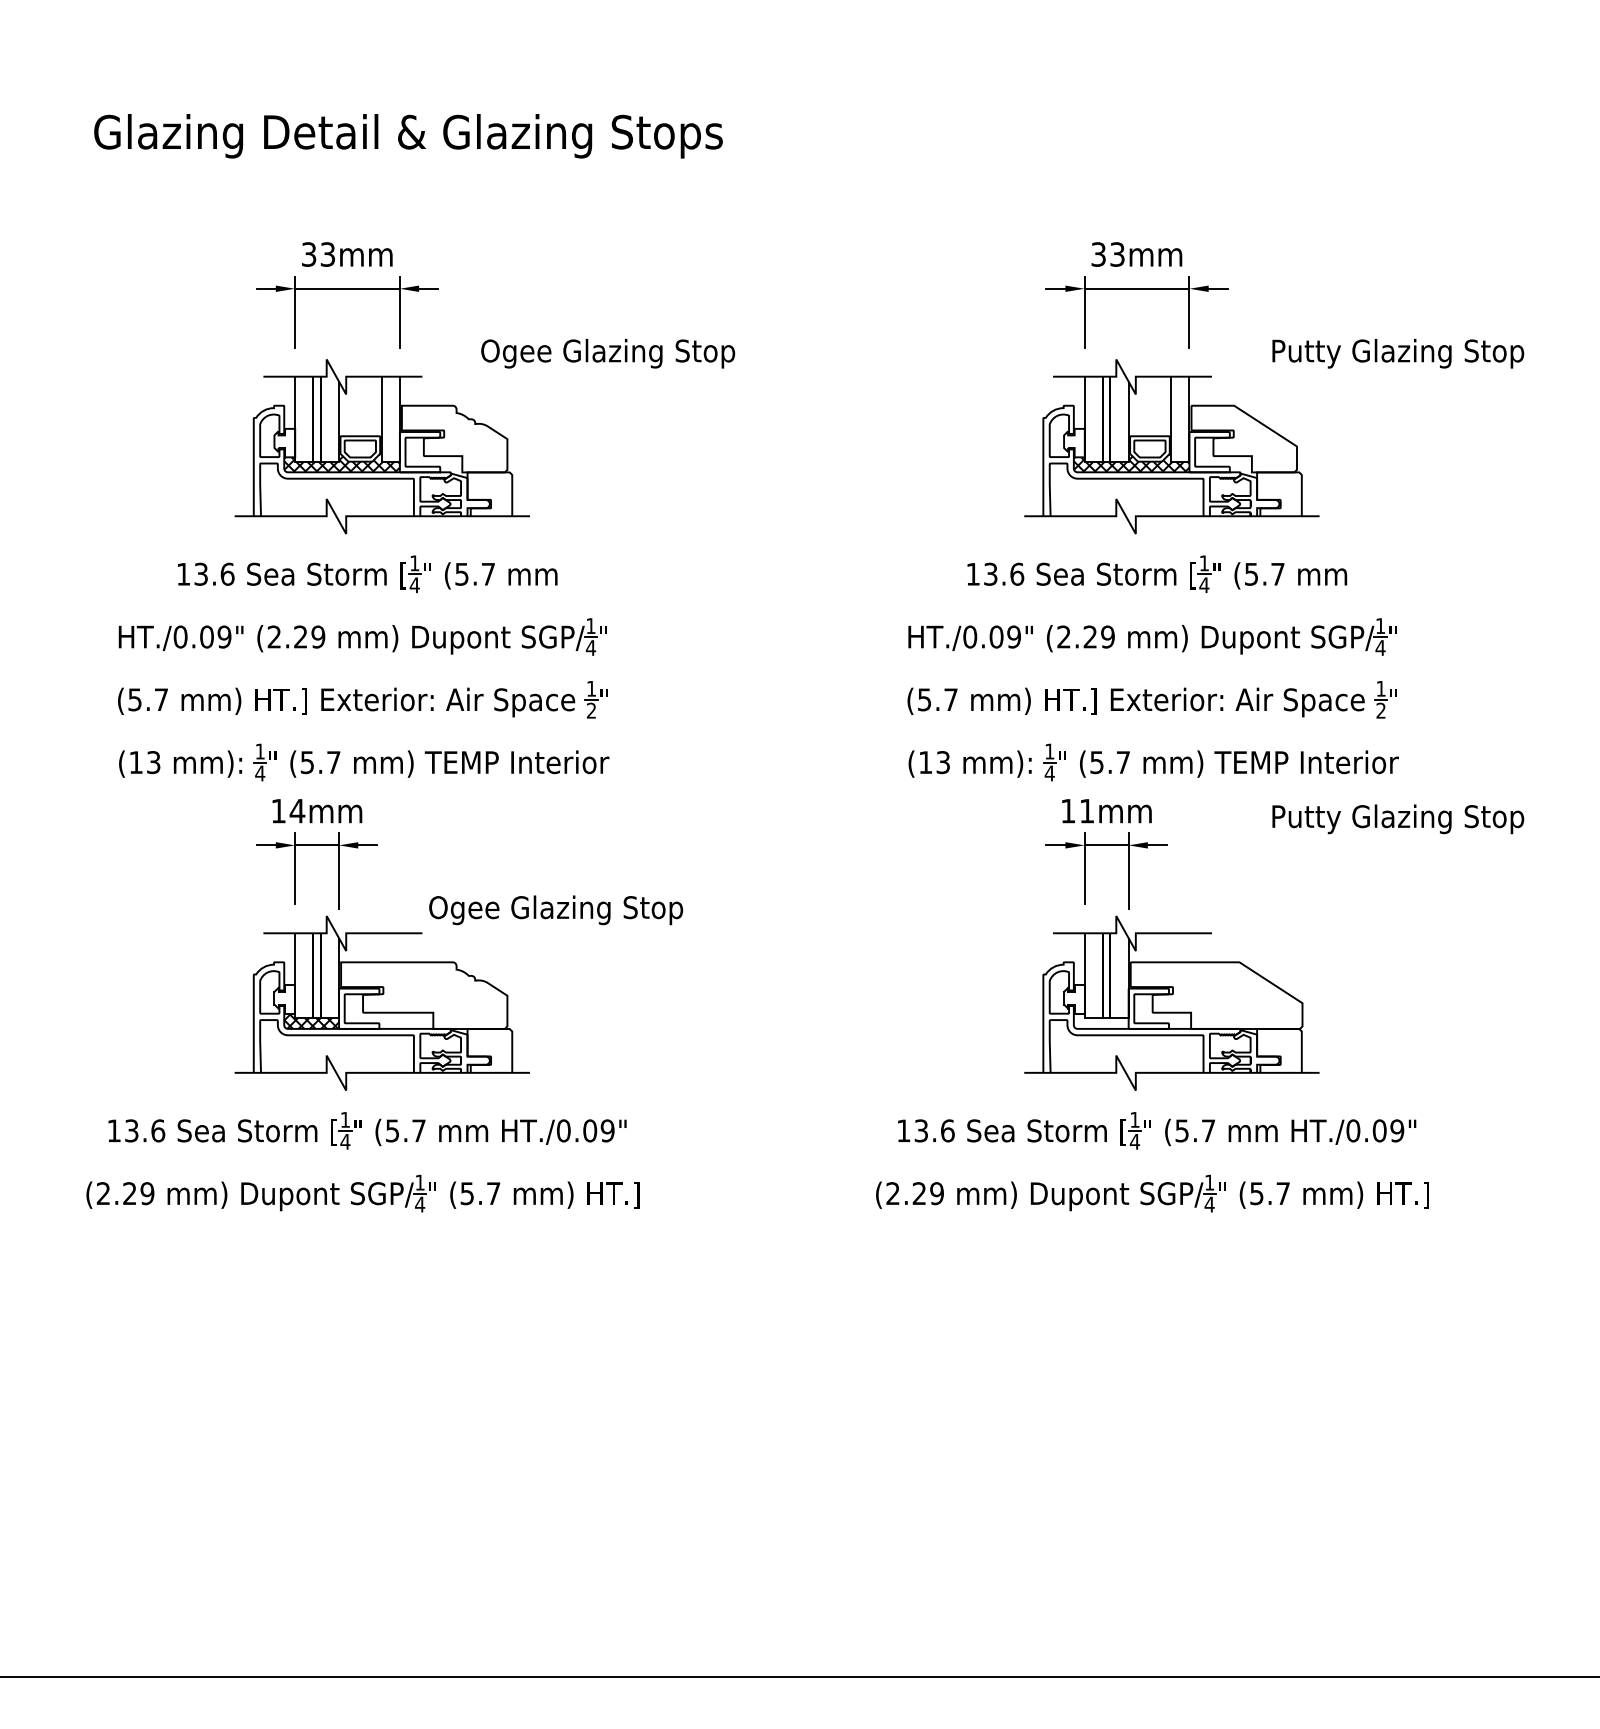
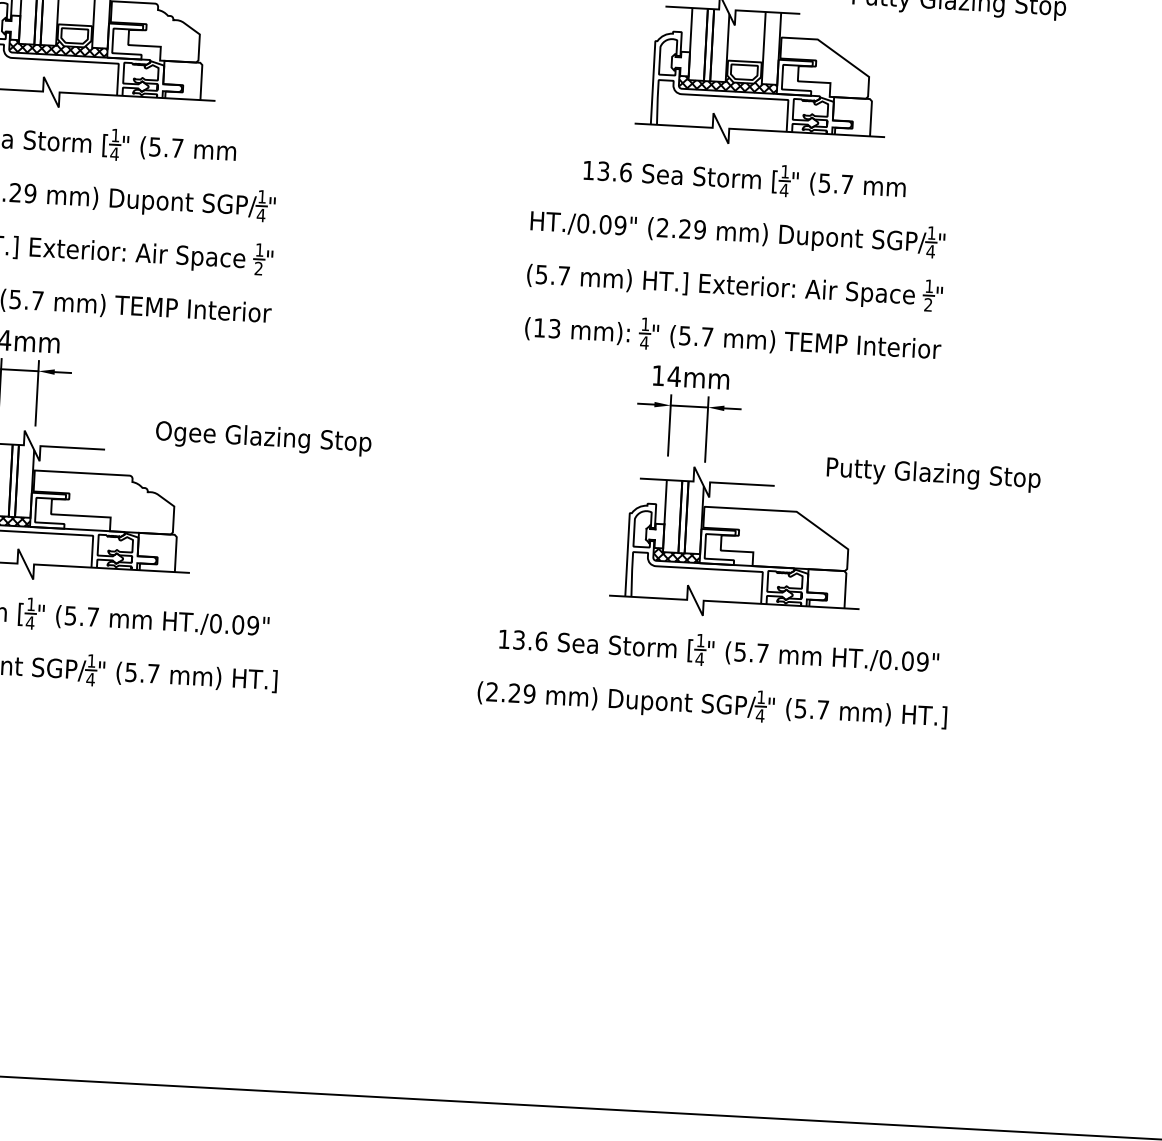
text: (1086, 811) -> (673, 376), 11mm -> 14mm
text: (1398, 819) -> (933, 475), moved
text: (556, 910) -> (263, 438), moved
hatch: (1101, 1020) -> (676, 554), added

